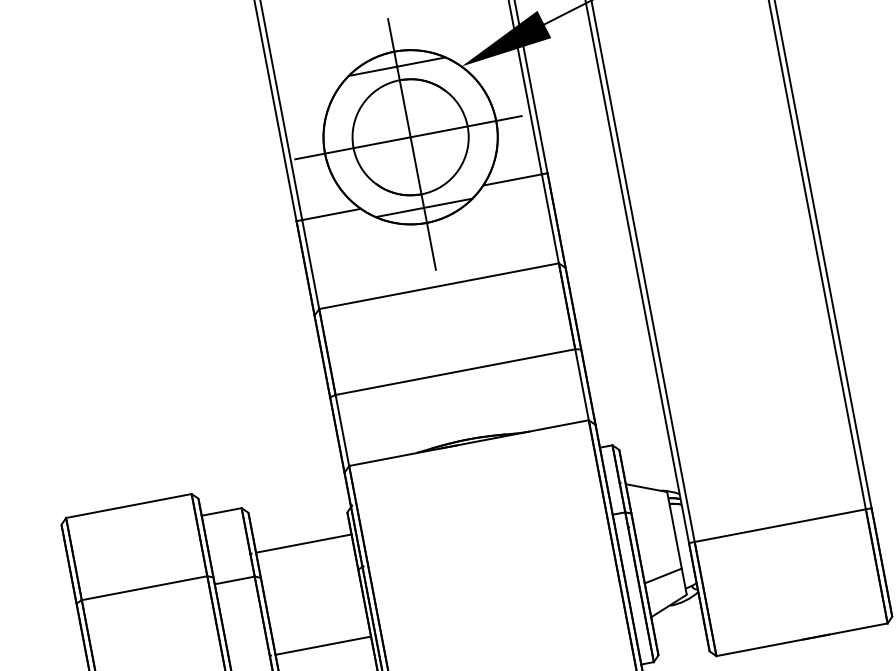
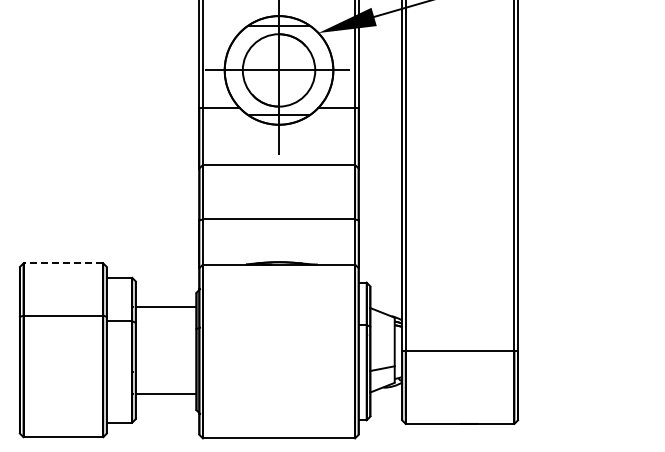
line: (129, 506) -> (63, 263), solid -> dashed
line: (322, 645) -> (165, 371), removed

